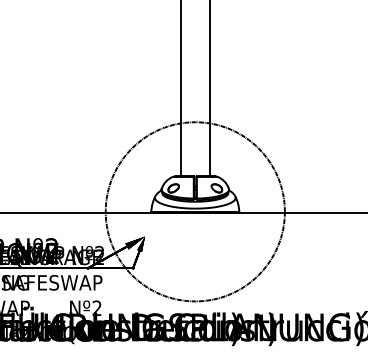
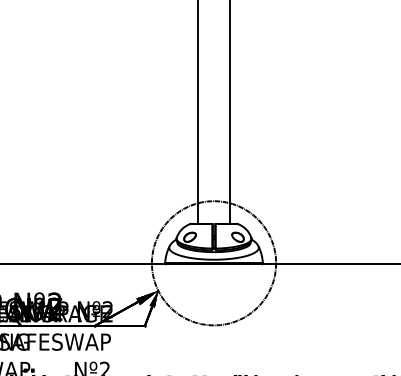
circle: (195, 211) -> (214, 262), size x0.62

